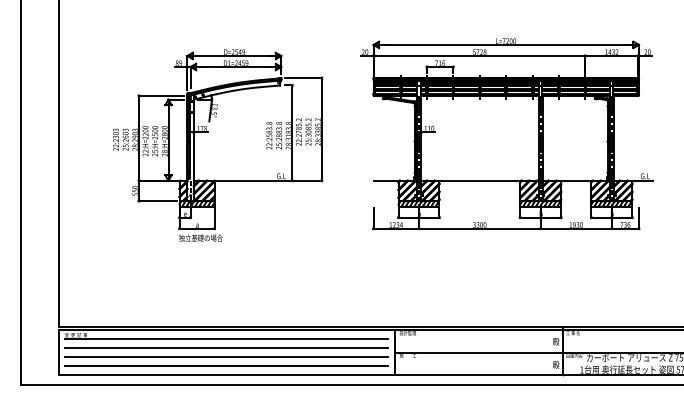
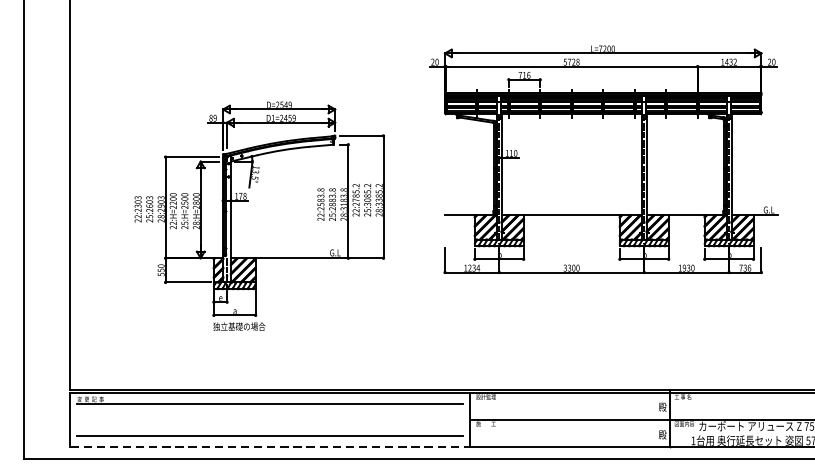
part: (208, 132) -> (248, 200), moved
line: (226, 348) -> (269, 415), removed
line: (226, 357) -> (269, 426), removed
line: (227, 375) -> (271, 447), solid -> dashed

